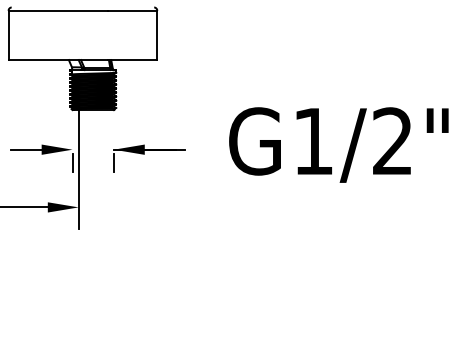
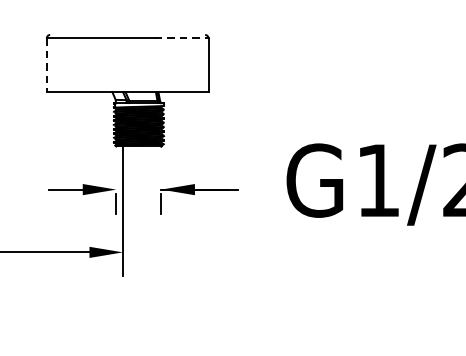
line: (132, 10) -> (181, 38), solid -> dashed
line: (8, 35) -> (46, 65), solid -> dashed

